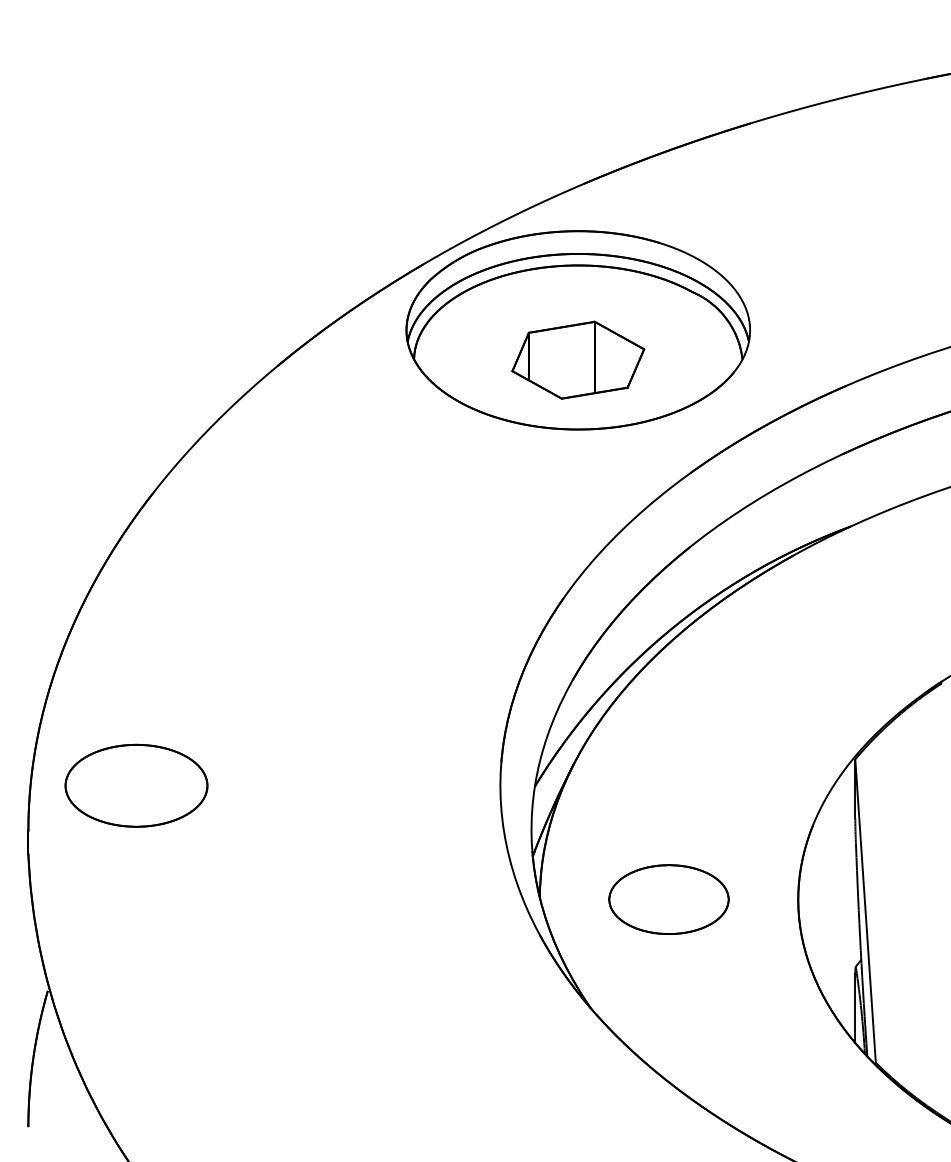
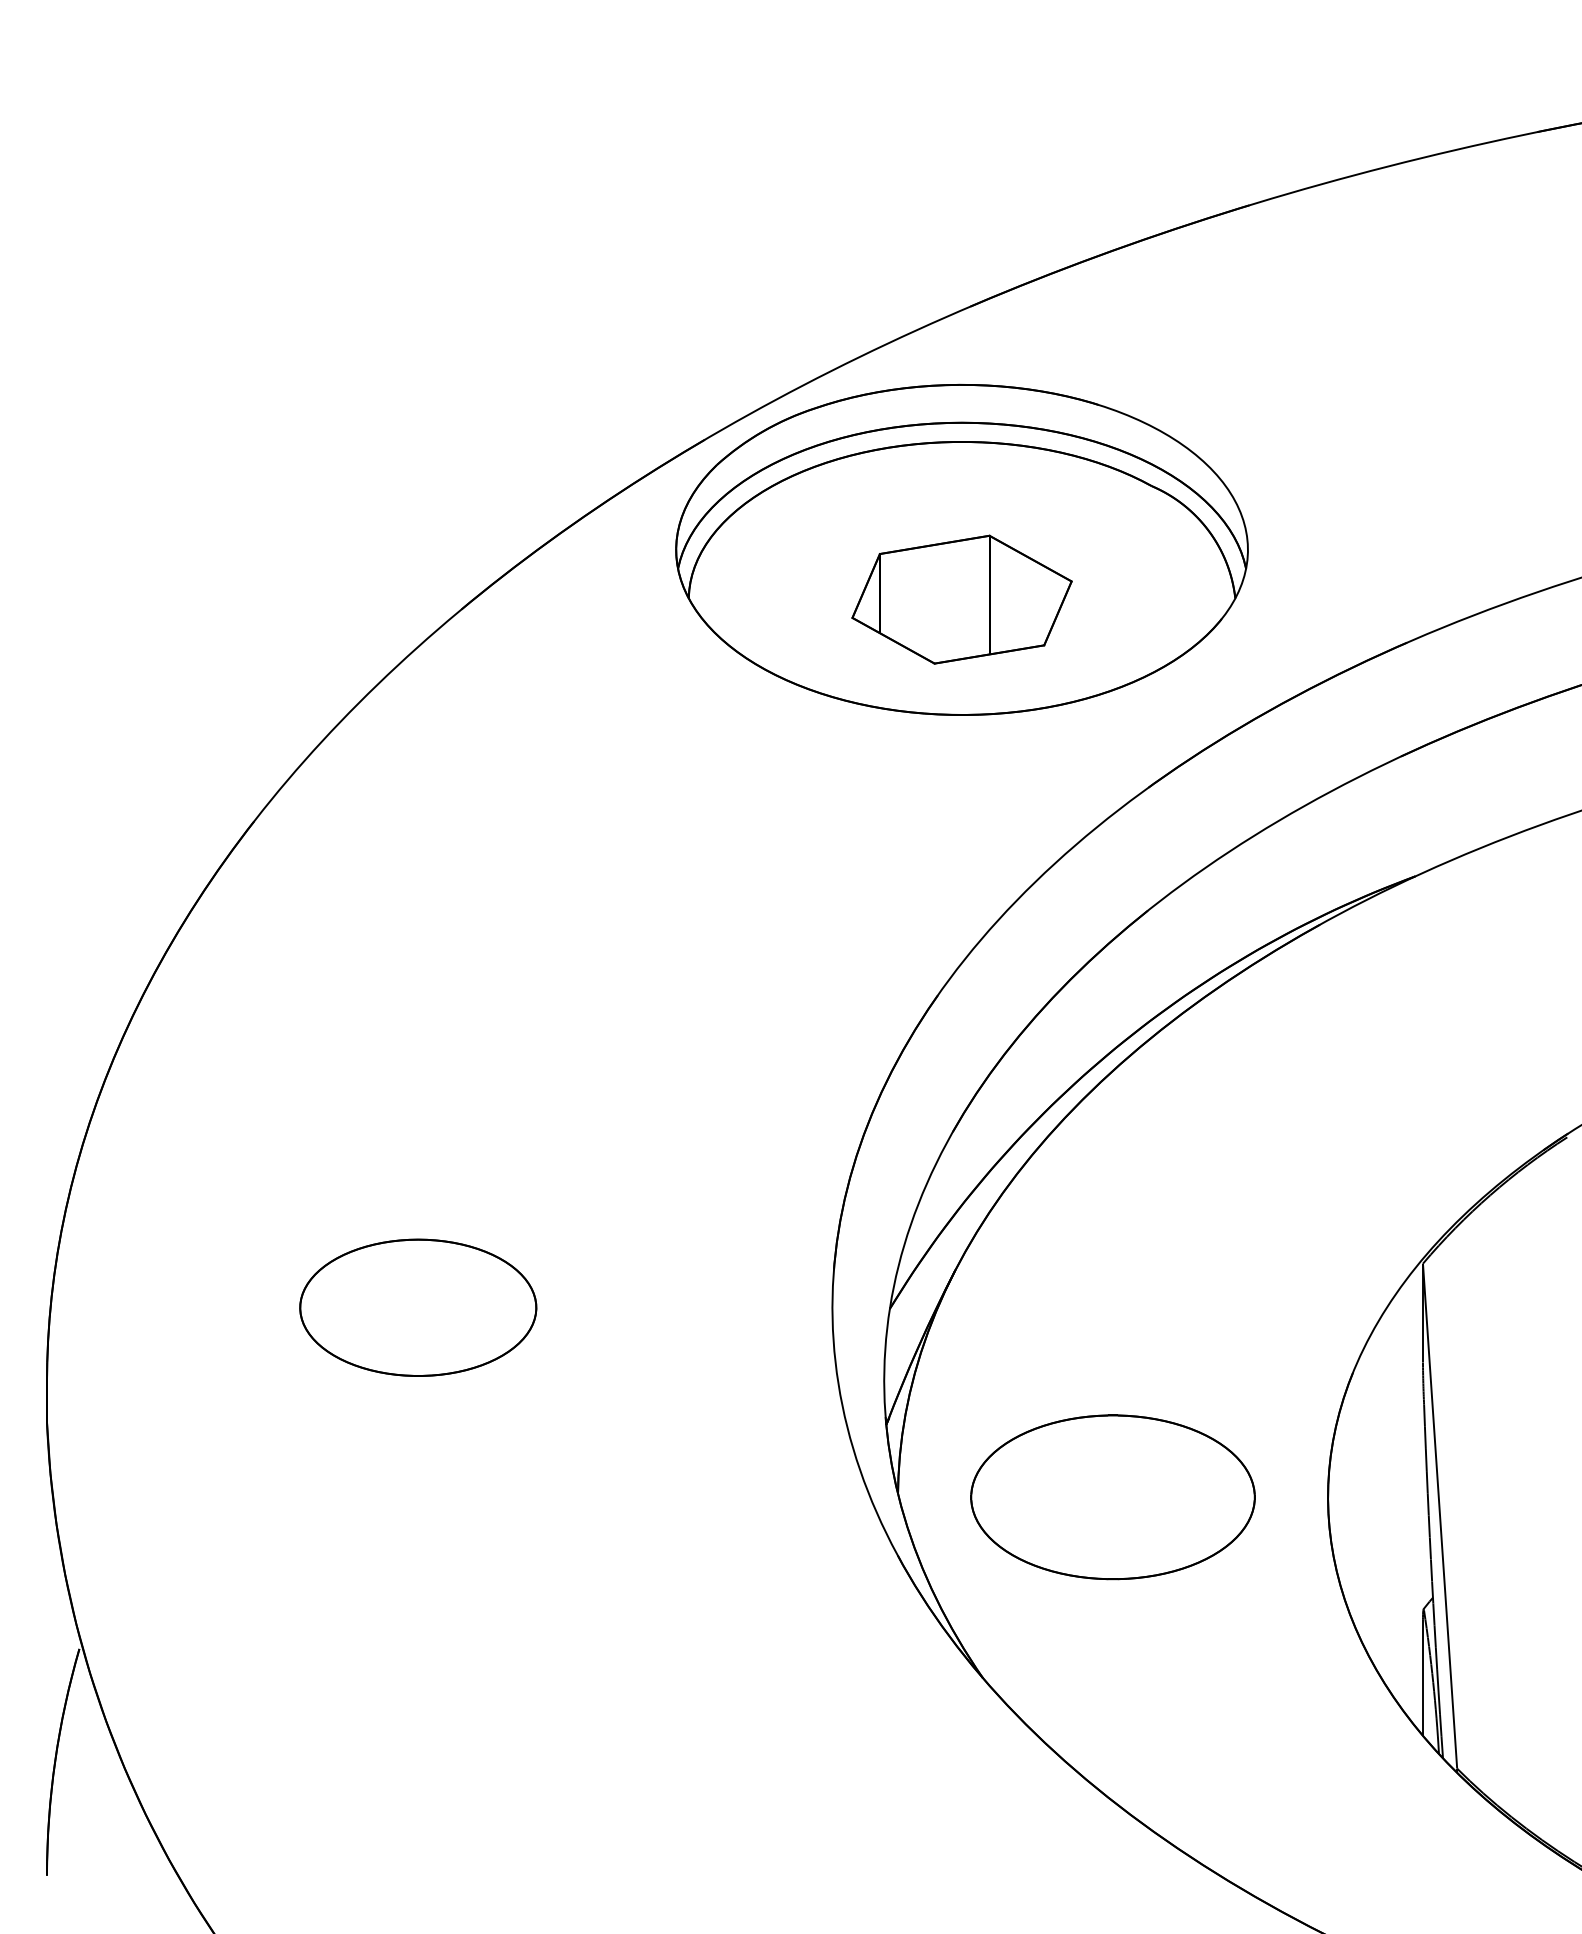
part: (136, 785) -> (418, 1307), moved
part: (668, 899) -> (1112, 1496), size x1.43

